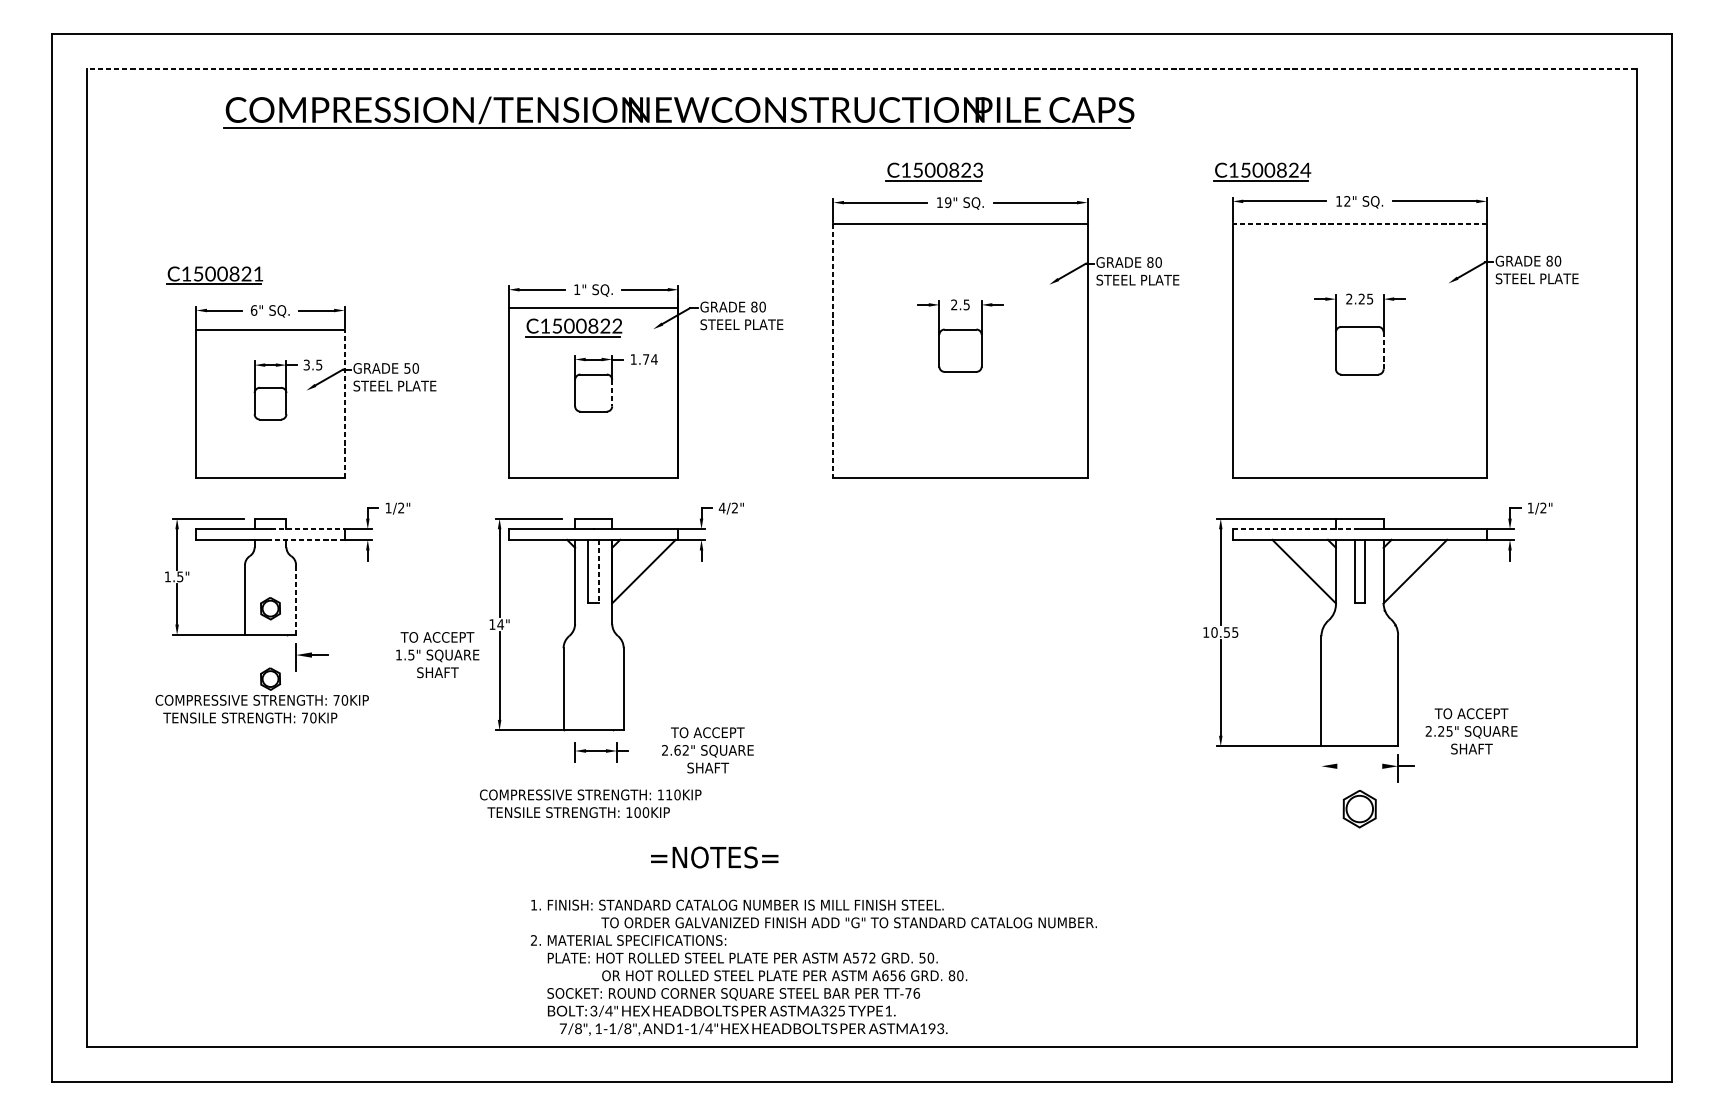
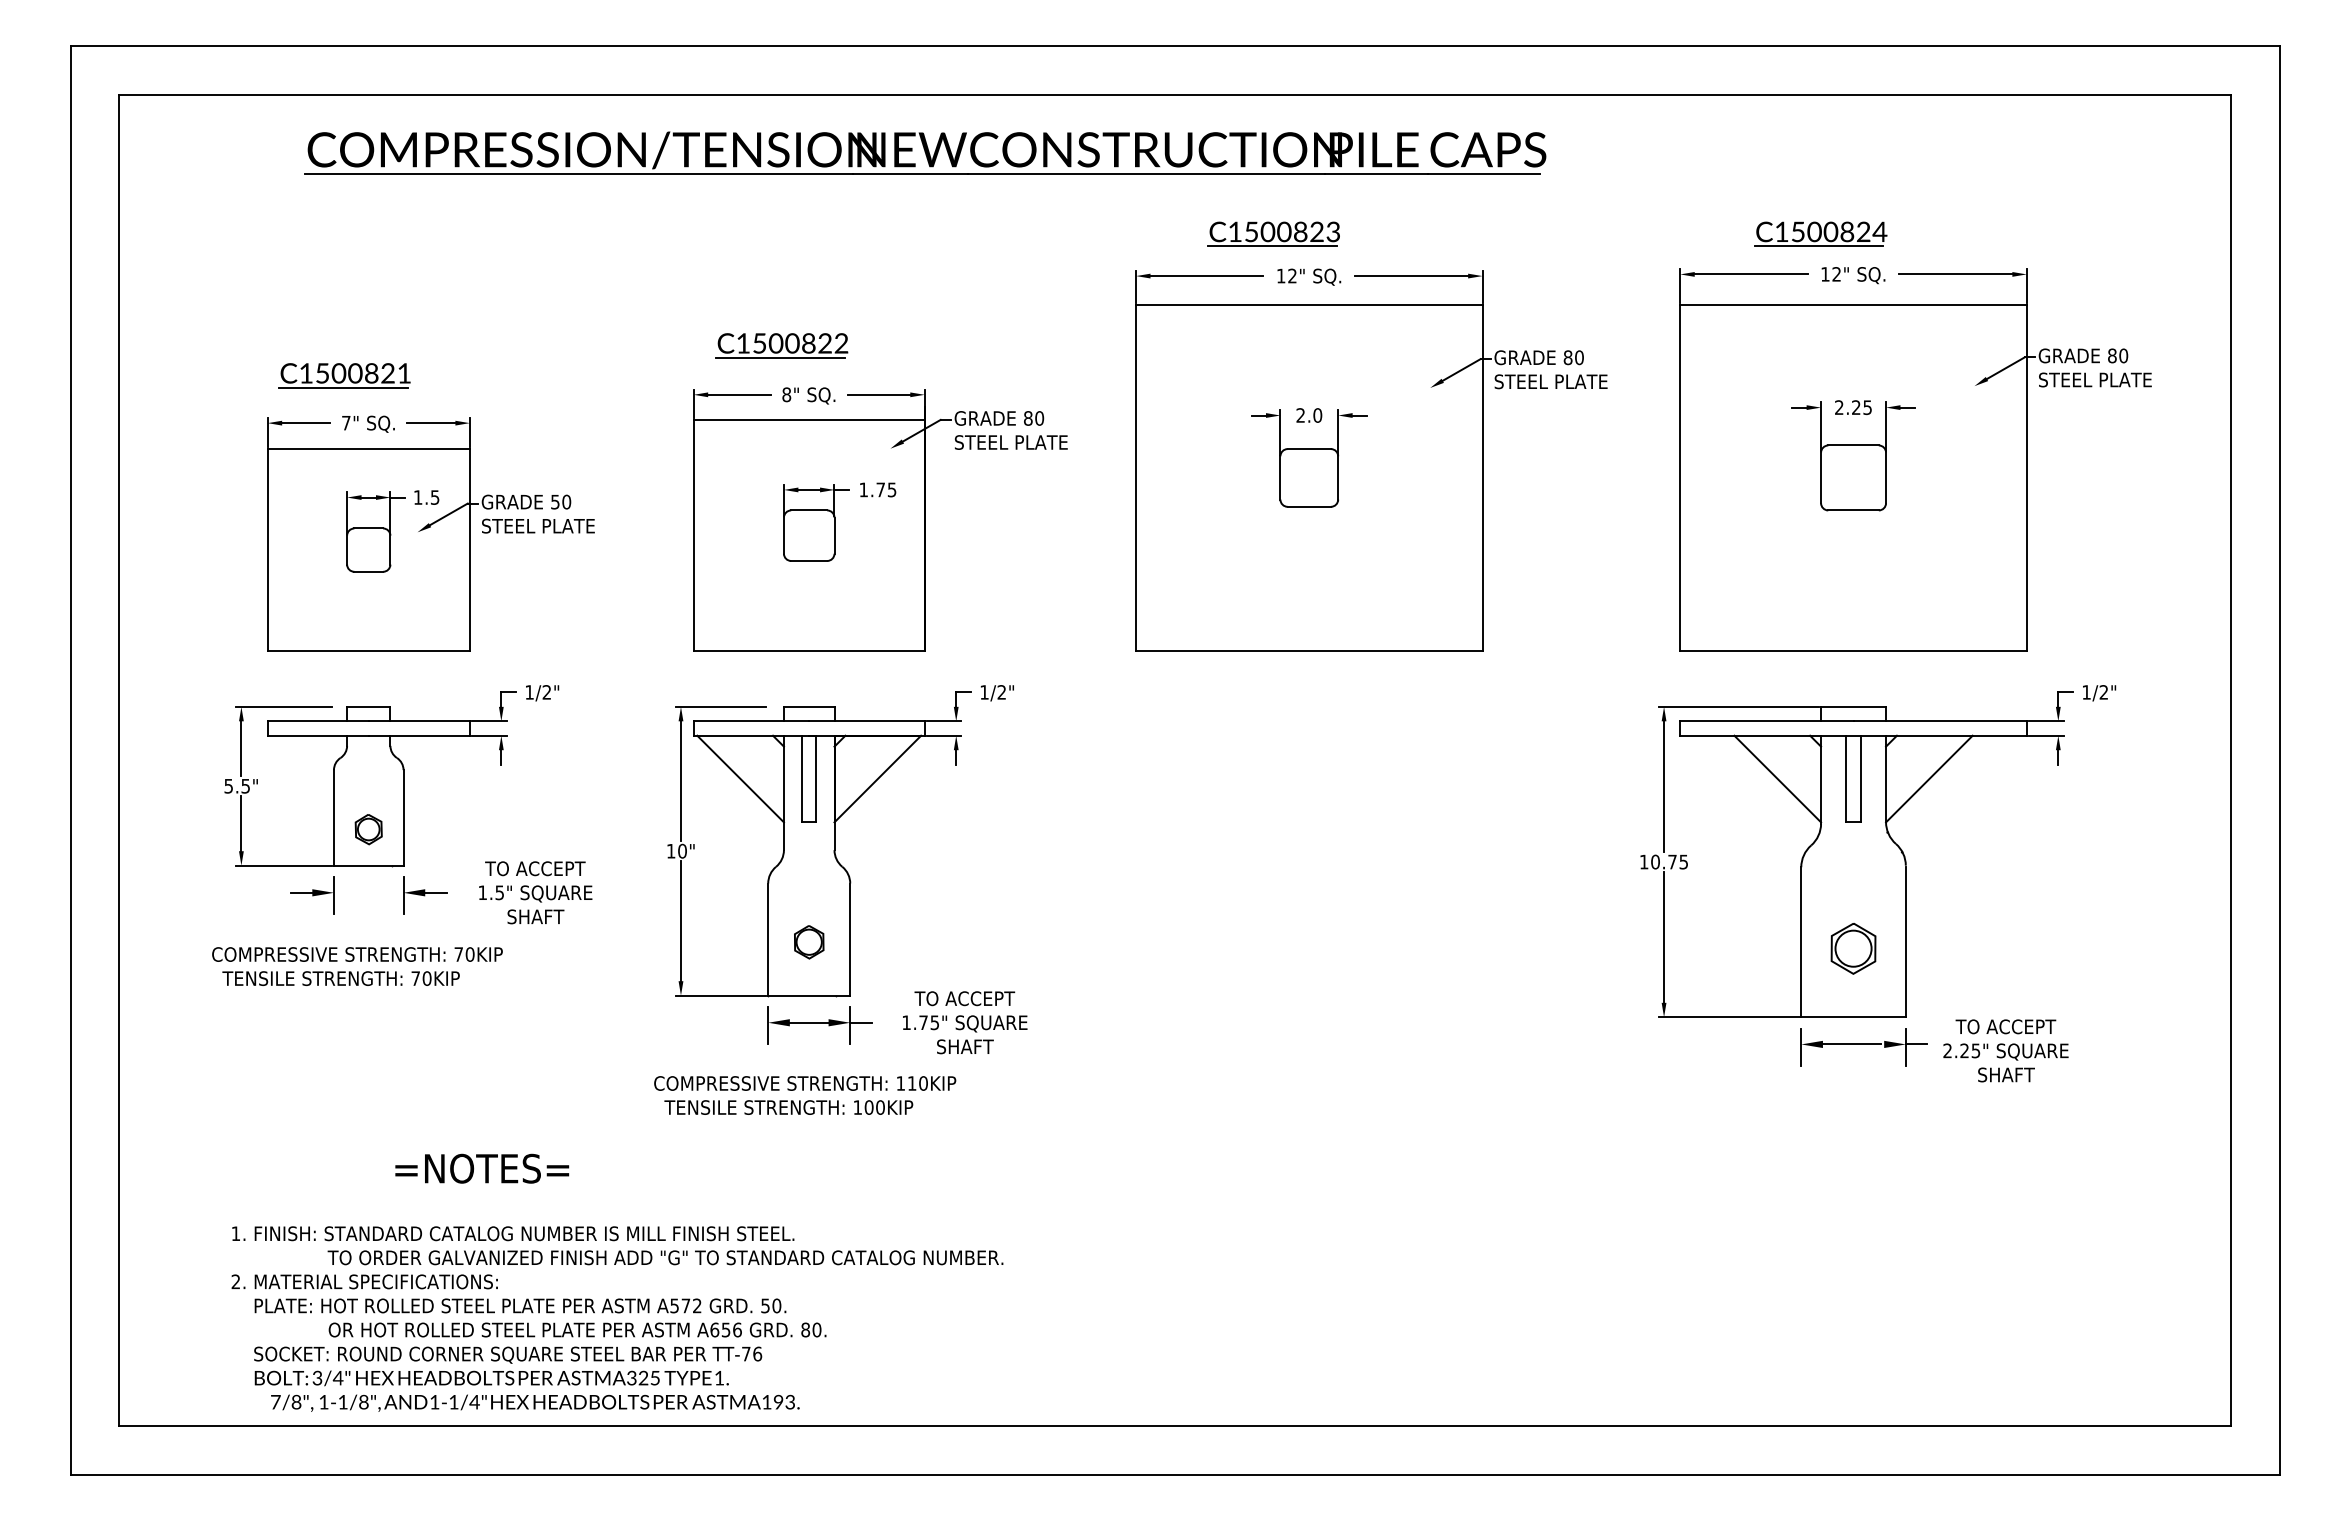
line: (862, 69) -> (1175, 94), dashed -> solid
part: (1262, 171) -> (1820, 233), moved
text: (948, 202) -> (1292, 275), 19" -> 12"
line: (1359, 223) -> (1853, 304), dashed -> solid
part: (214, 275) -> (344, 375), moved
text: (576, 289) -> (786, 394), 1" -> 8"
text: (966, 304) -> (1317, 415), 2.5 -> 2.0
text: (254, 310) -> (346, 422), 6" -> 7"
part: (573, 327) -> (781, 345), moved
line: (833, 351) -> (1136, 478), dashed -> solid
line: (1383, 351) -> (1886, 478), dashed -> solid
text: (654, 359) -> (891, 489), 1.74 -> 1.75
text: (306, 365) -> (417, 497), 3.5 -> 1.5
line: (612, 393) -> (834, 536), dashed -> solid
line: (344, 403) -> (469, 549), dashed -> solid
text: (722, 508) -> (984, 692), 4/2" -> 1/2"
line: (307, 529) -> (419, 721), dashed -> solid
line: (1295, 529) -> (1766, 721), dashed -> solid
line: (307, 539) -> (419, 735), dashed -> solid
line: (543, 571) -> (740, 778), added
line: (599, 571) -> (816, 779), dashed -> solid
text: (167, 577) -> (228, 786), 1.5" -> 5.5"
line: (296, 599) -> (403, 817), dashed -> solid
text: (500, 624) -> (682, 850), 14" -> 10"
text: (1226, 632) -> (1672, 862), 10.55 -> 10.75
text: (437, 654) -> (535, 892), moved
part: (229, 657) -> (312, 895), added
part: (270, 679) -> (368, 925), removed
part: (593, 691) -> (809, 942), added
text: (1471, 731) -> (2005, 1050), moved
text: (675, 750) -> (920, 1022), 2.62" -> 1.75"
part: (601, 752) -> (819, 1025), size x1.43
line: (1358, 766) -> (1851, 1044), added
line: (1321, 768) -> (1801, 1047), added
part: (1359, 808) -> (1853, 948), moved
text: (813, 940) -> (617, 1282), moved

